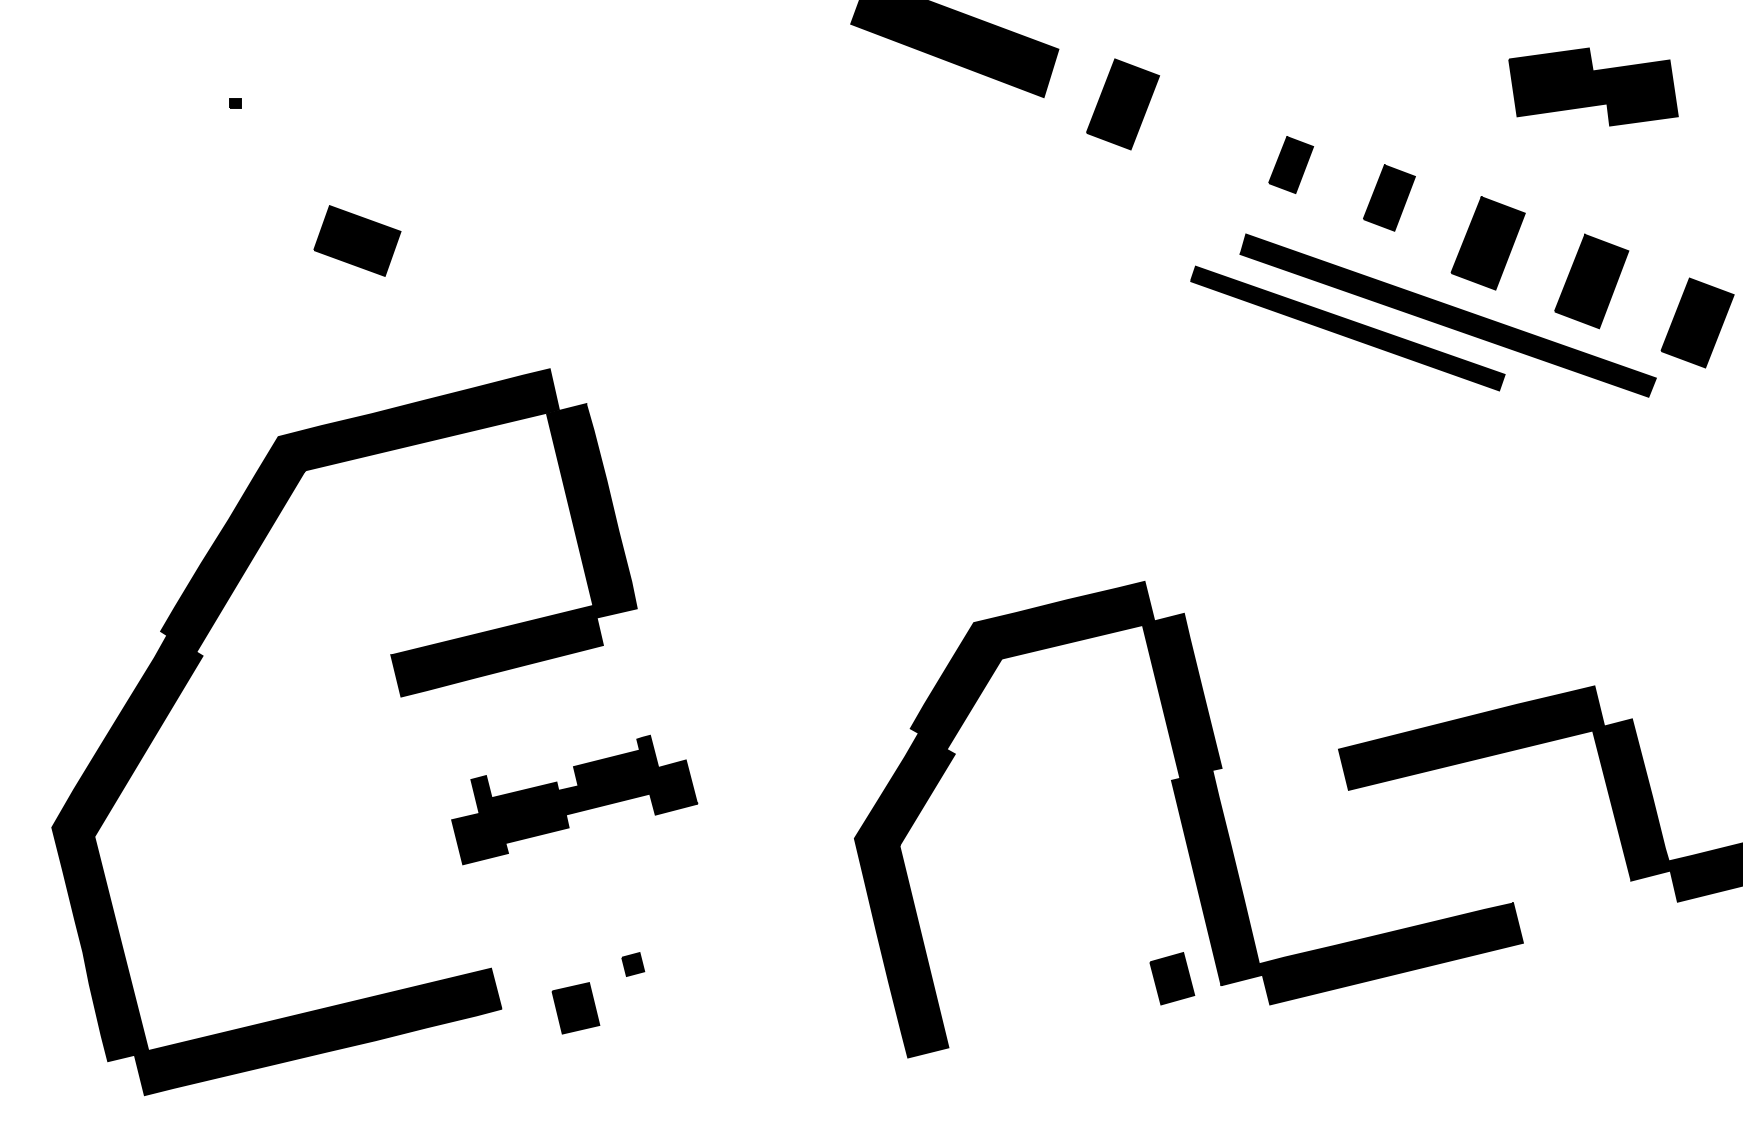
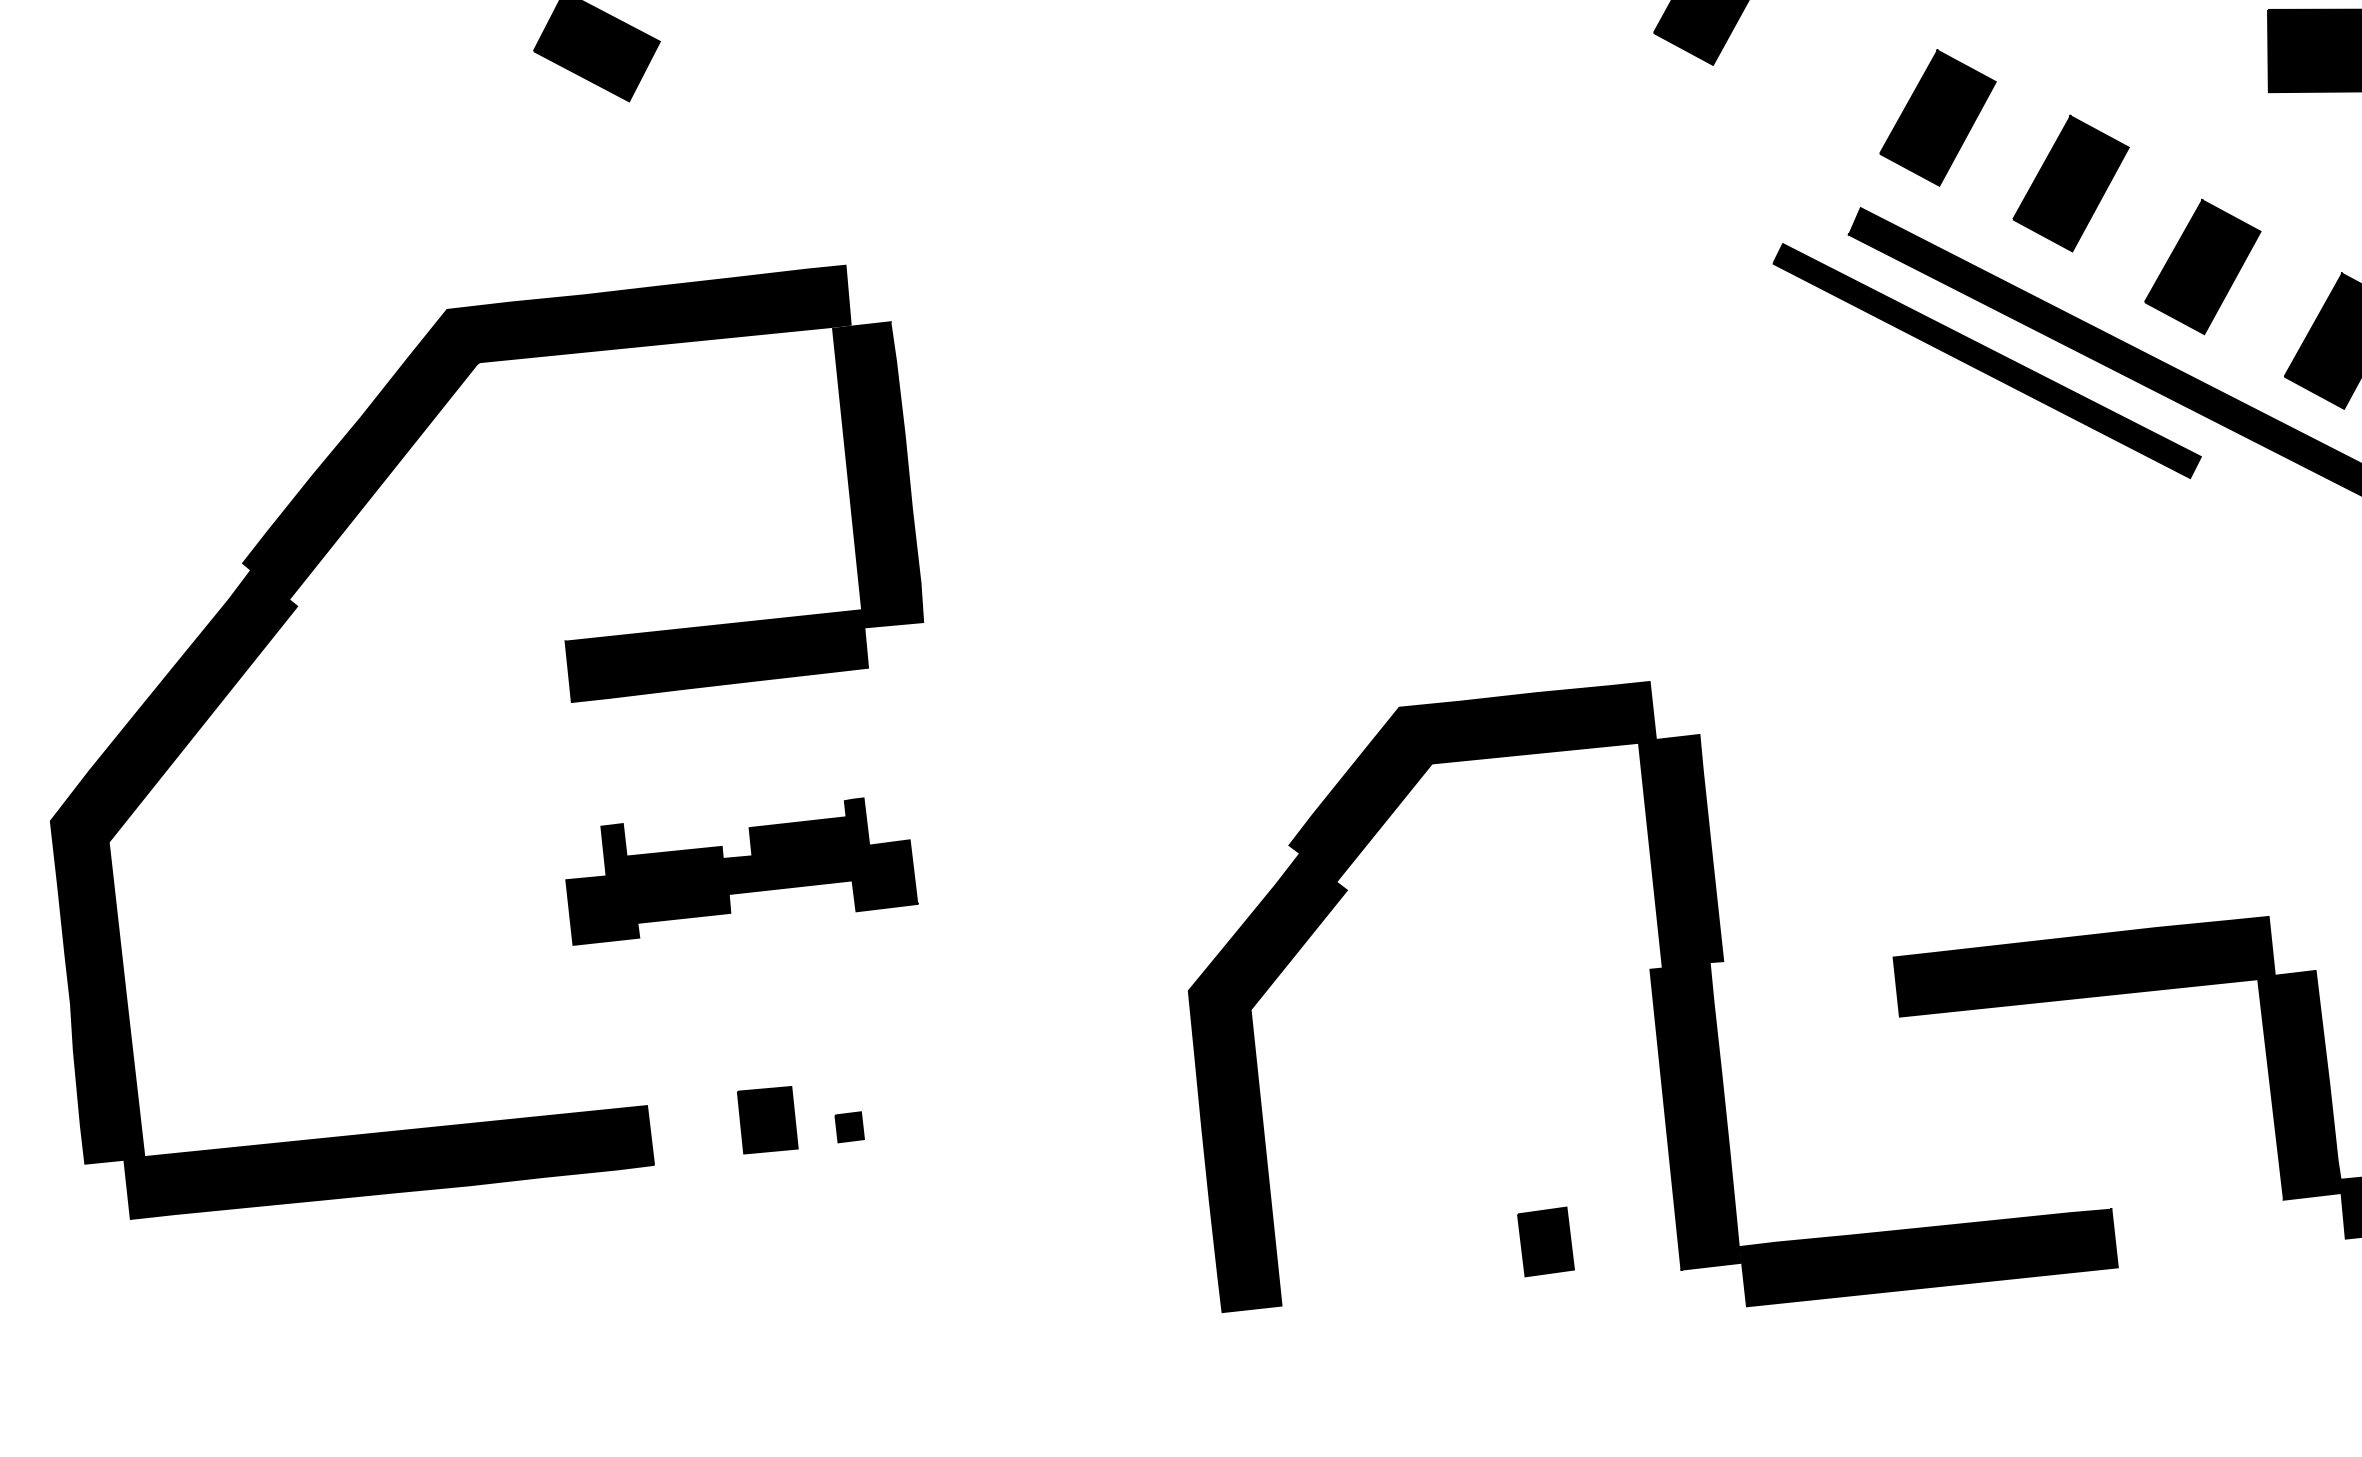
part: (1290, 164) -> (1937, 117), size x1.67
part: (1389, 197) -> (2071, 182), size x1.43
part: (574, 799) -> (744, 874), moved
part: (1172, 978) -> (1546, 1241), moved
part: (575, 1008) -> (767, 1120), moved

